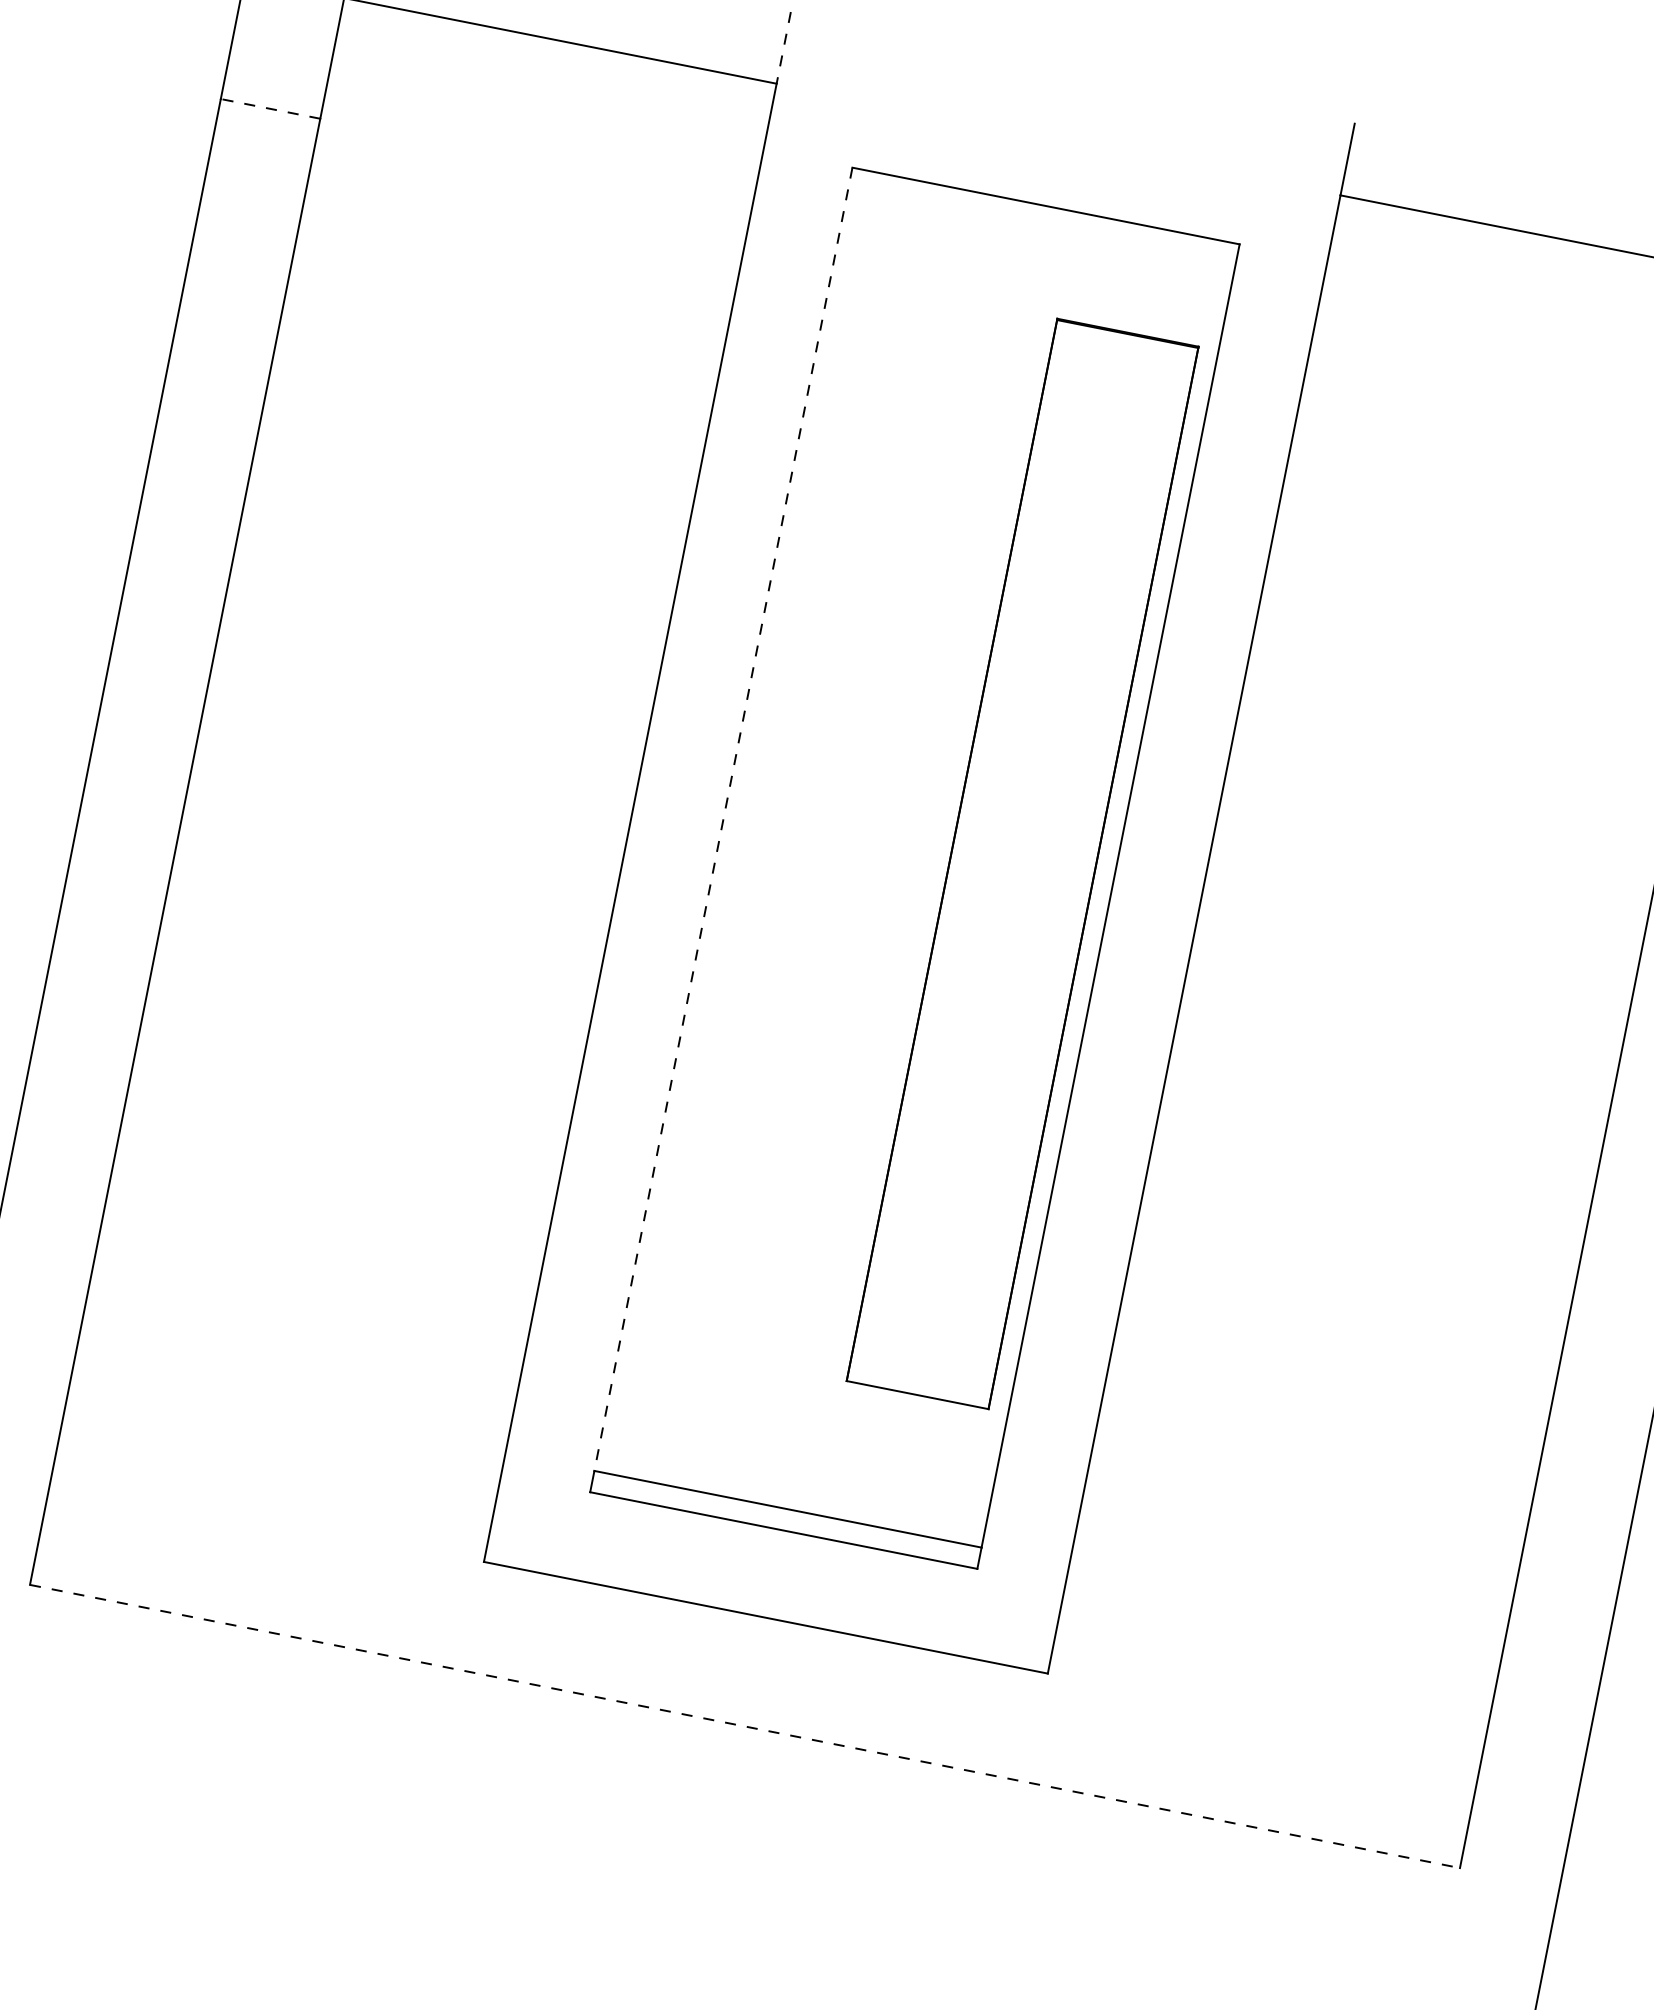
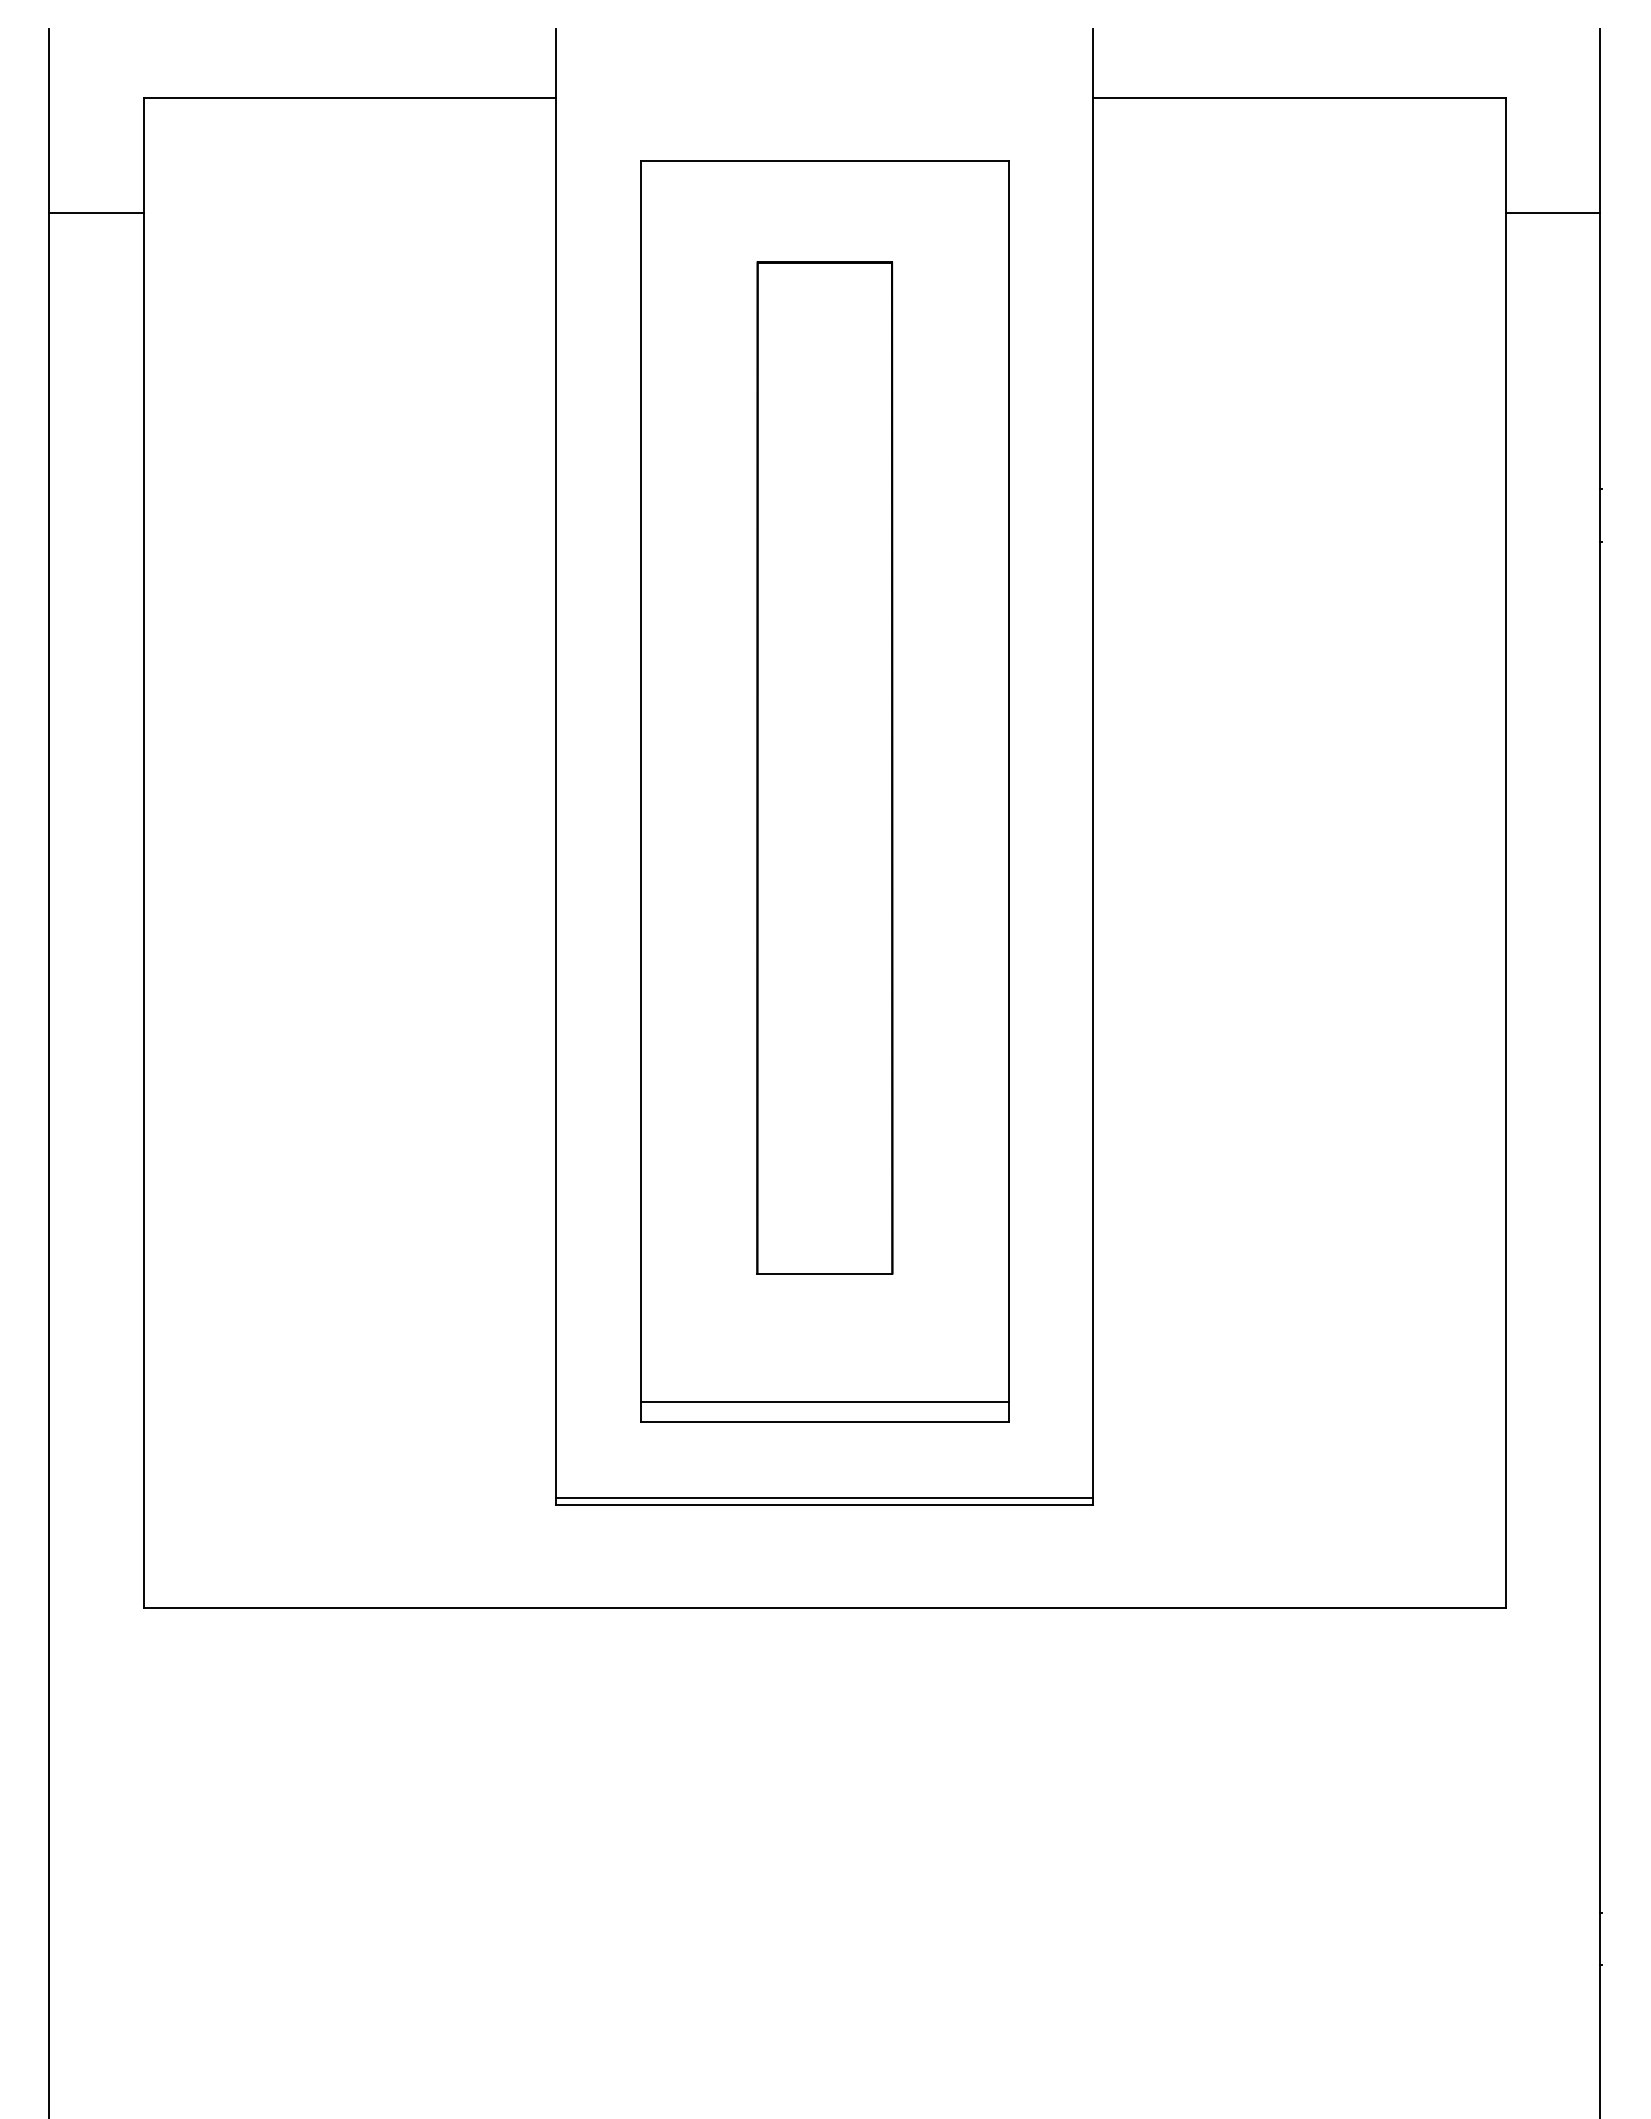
line: (783, 48) -> (555, 64), dashed -> solid
line: (270, 108) -> (96, 212), dashed -> solid
line: (723, 819) -> (640, 781), dashed -> solid
part: (1022, 863) -> (824, 767), moved
line: (766, 1610) -> (823, 1498), added
line: (744, 1726) -> (824, 1608), dashed -> solid

